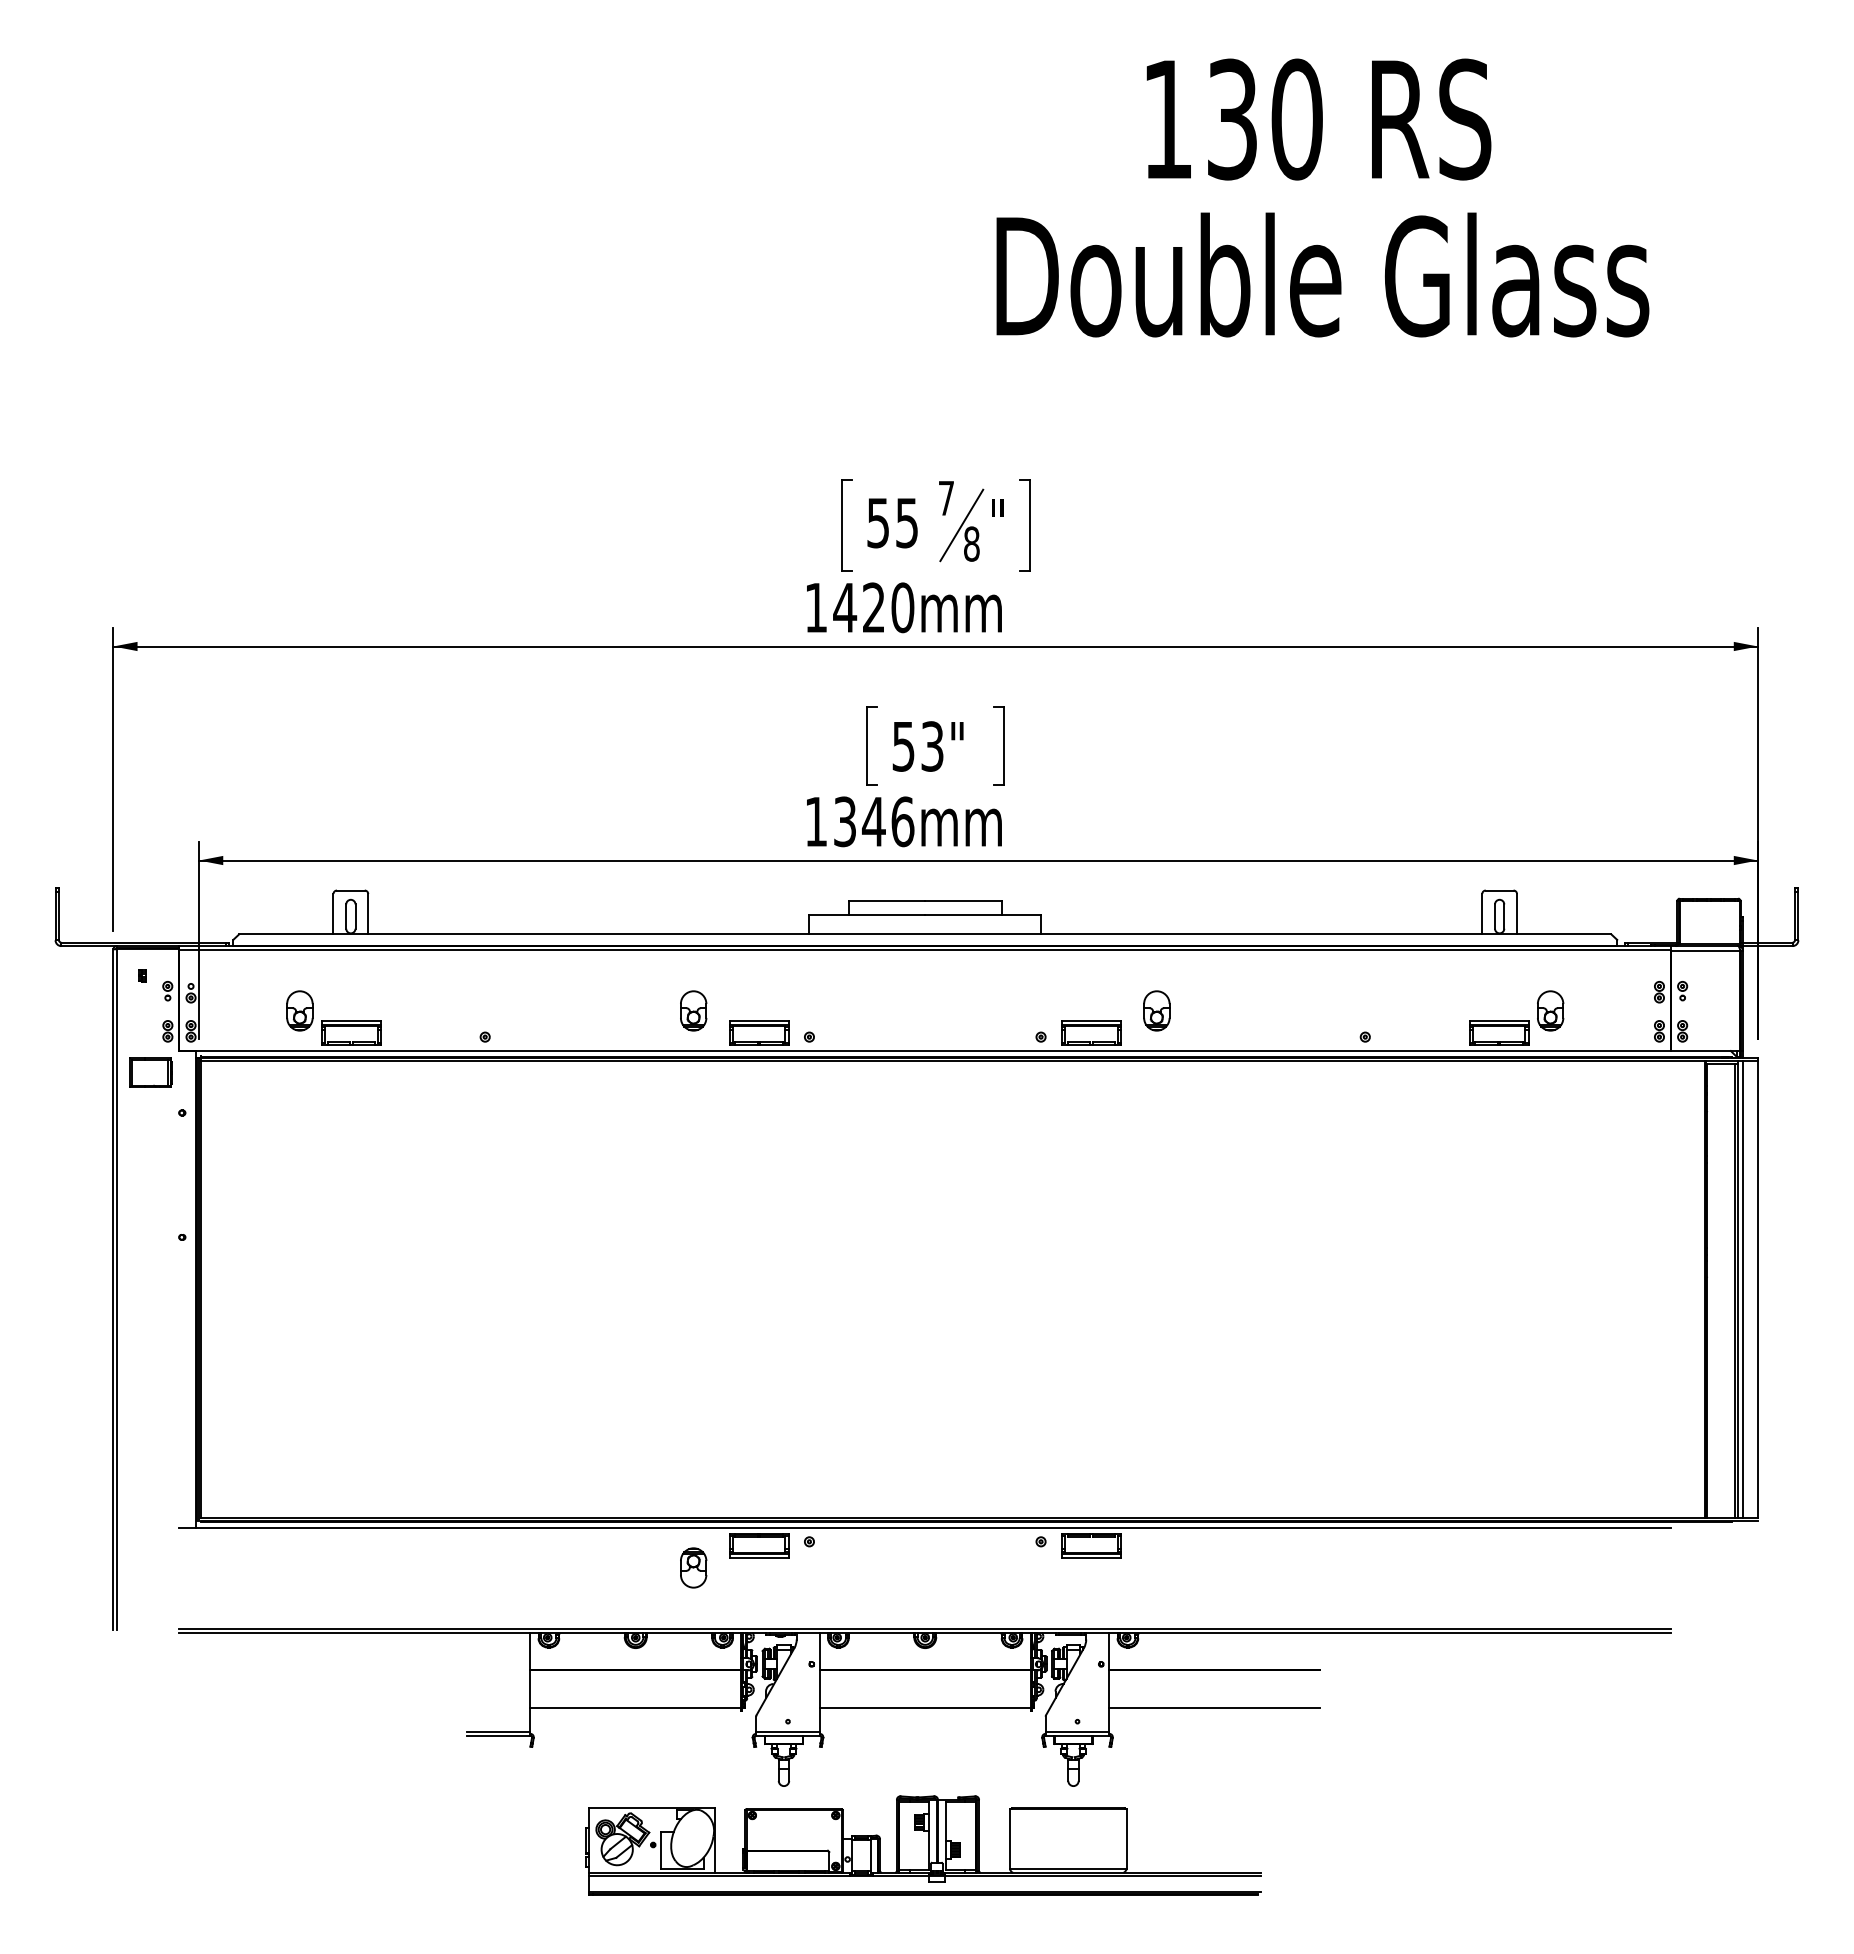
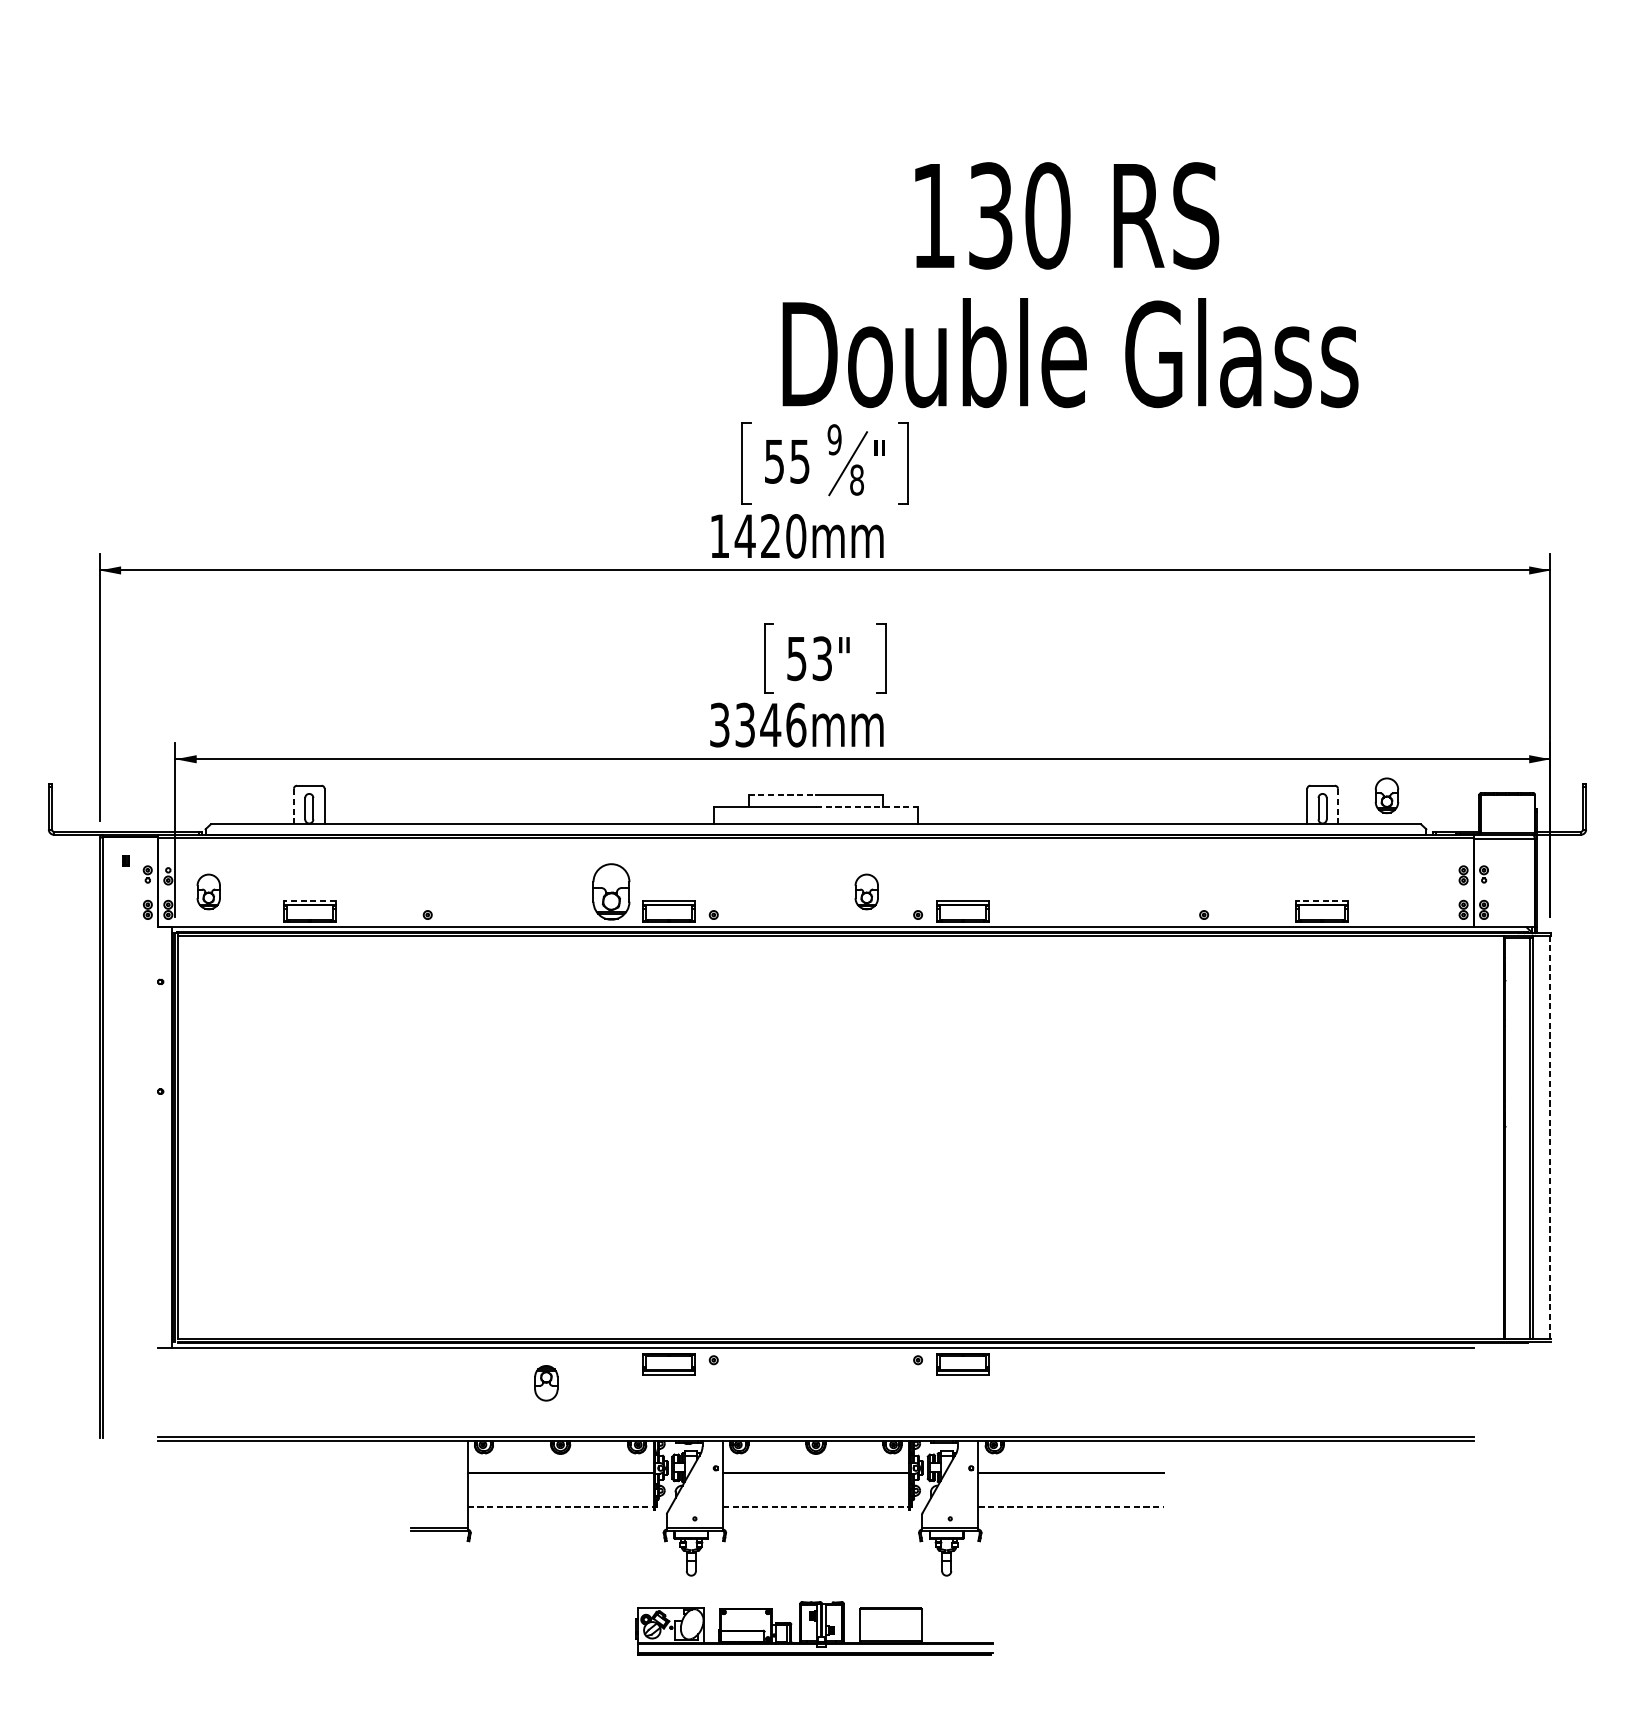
text: (1322, 197) -> (1070, 284), moved
text: (946, 498) -> (834, 439), 7 -> 9
text: (816, 821) -> (720, 724), 1346mm -> 3346mm
line: (887, 900) -> (782, 794), solid -> dashed
line: (333, 913) -> (293, 805), solid -> dashed
line: (1517, 913) -> (1338, 805), solid -> dashed
line: (983, 914) -> (867, 806), solid -> dashed
part: (299, 1010) -> (208, 891), moved
part: (693, 1010) -> (611, 891), size x1.6
part: (1156, 1010) -> (866, 891), moved
part: (1550, 1010) -> (1386, 795), moved
line: (351, 1020) -> (309, 900), solid -> dashed
line: (1499, 1020) -> (1322, 900), solid -> dashed
part: (150, 1072) -> (132, 946), removed
line: (1742, 1289) -> (1536, 1137), removed
line: (1757, 1289) -> (1550, 1137), solid -> dashed
part: (693, 1567) -> (546, 1382), moved
line: (636, 1708) -> (561, 1507), solid -> dashed
line: (925, 1708) -> (816, 1507), solid -> dashed
line: (1215, 1708) -> (1071, 1507), solid -> dashed
part: (923, 1845) -> (814, 1628), size x0.6

